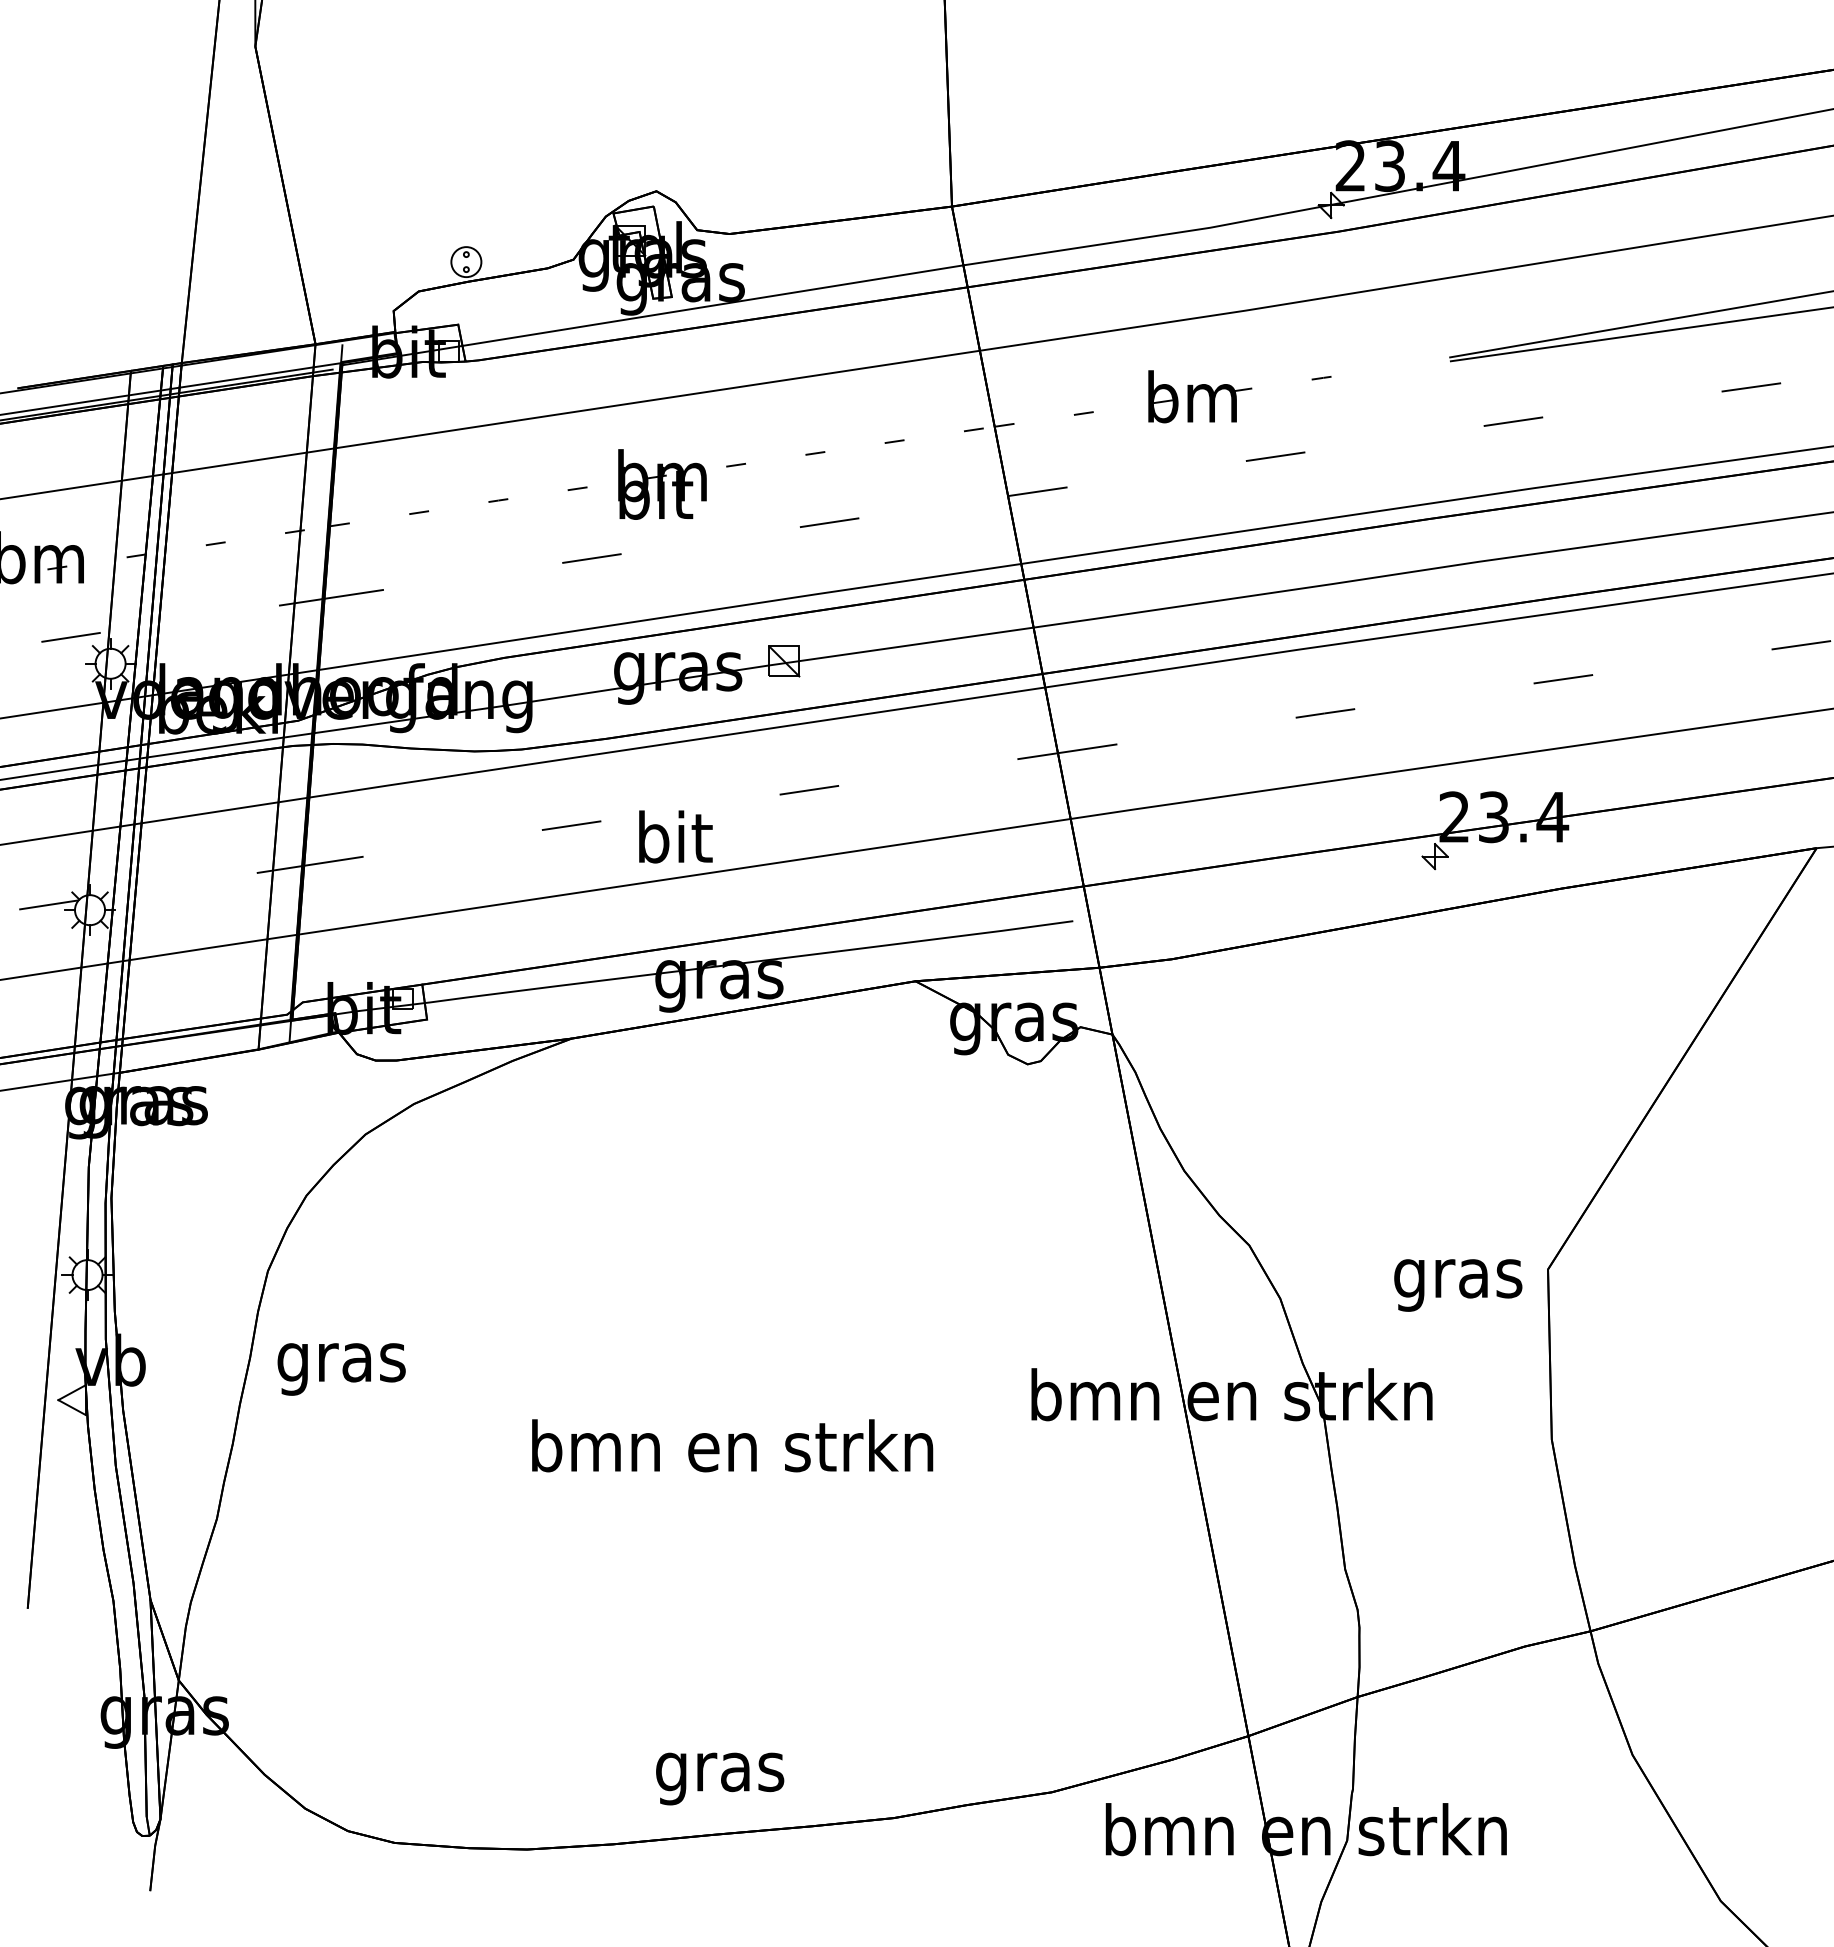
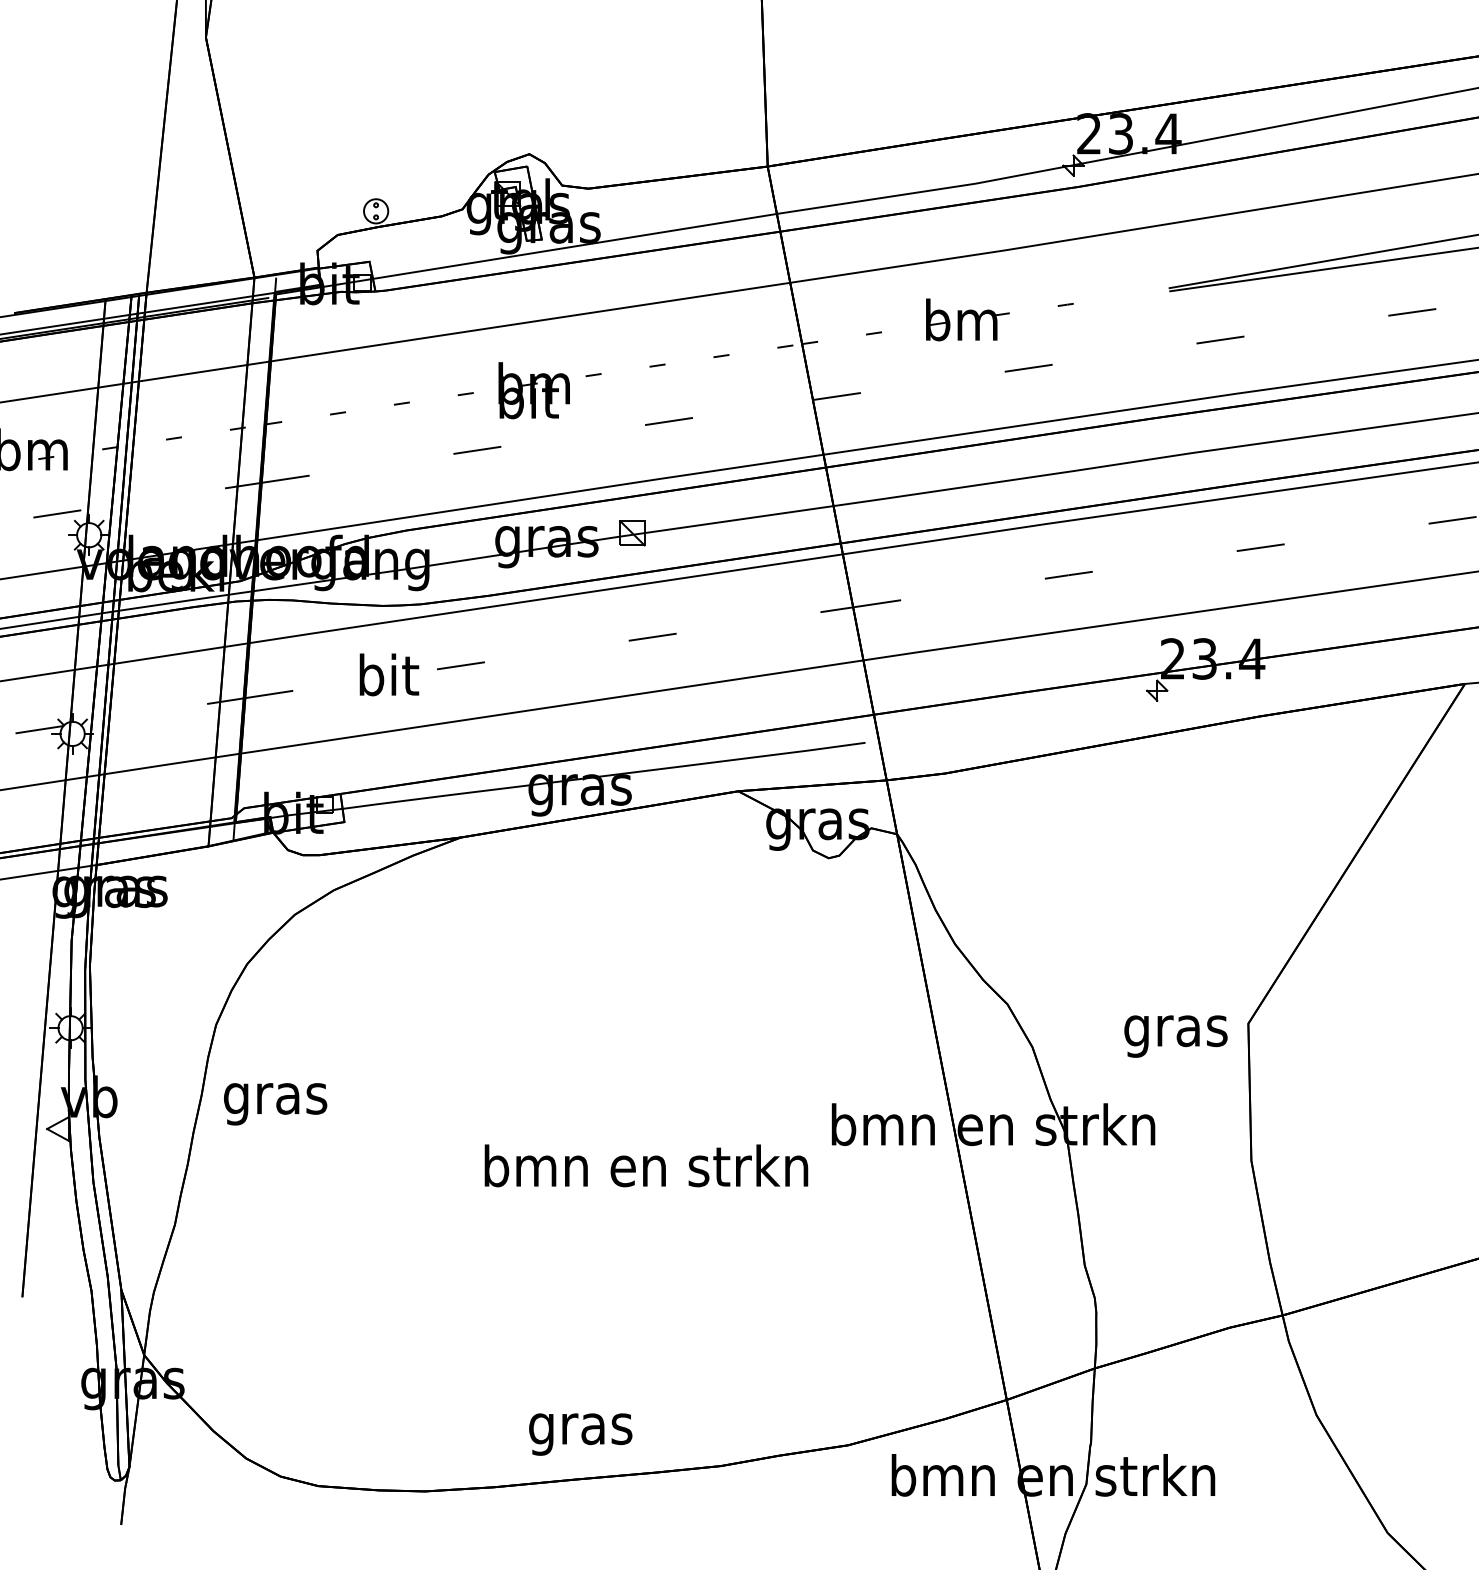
text: (675, 836) -> (389, 674), moved
text: (732, 1445) -> (646, 1165), moved

